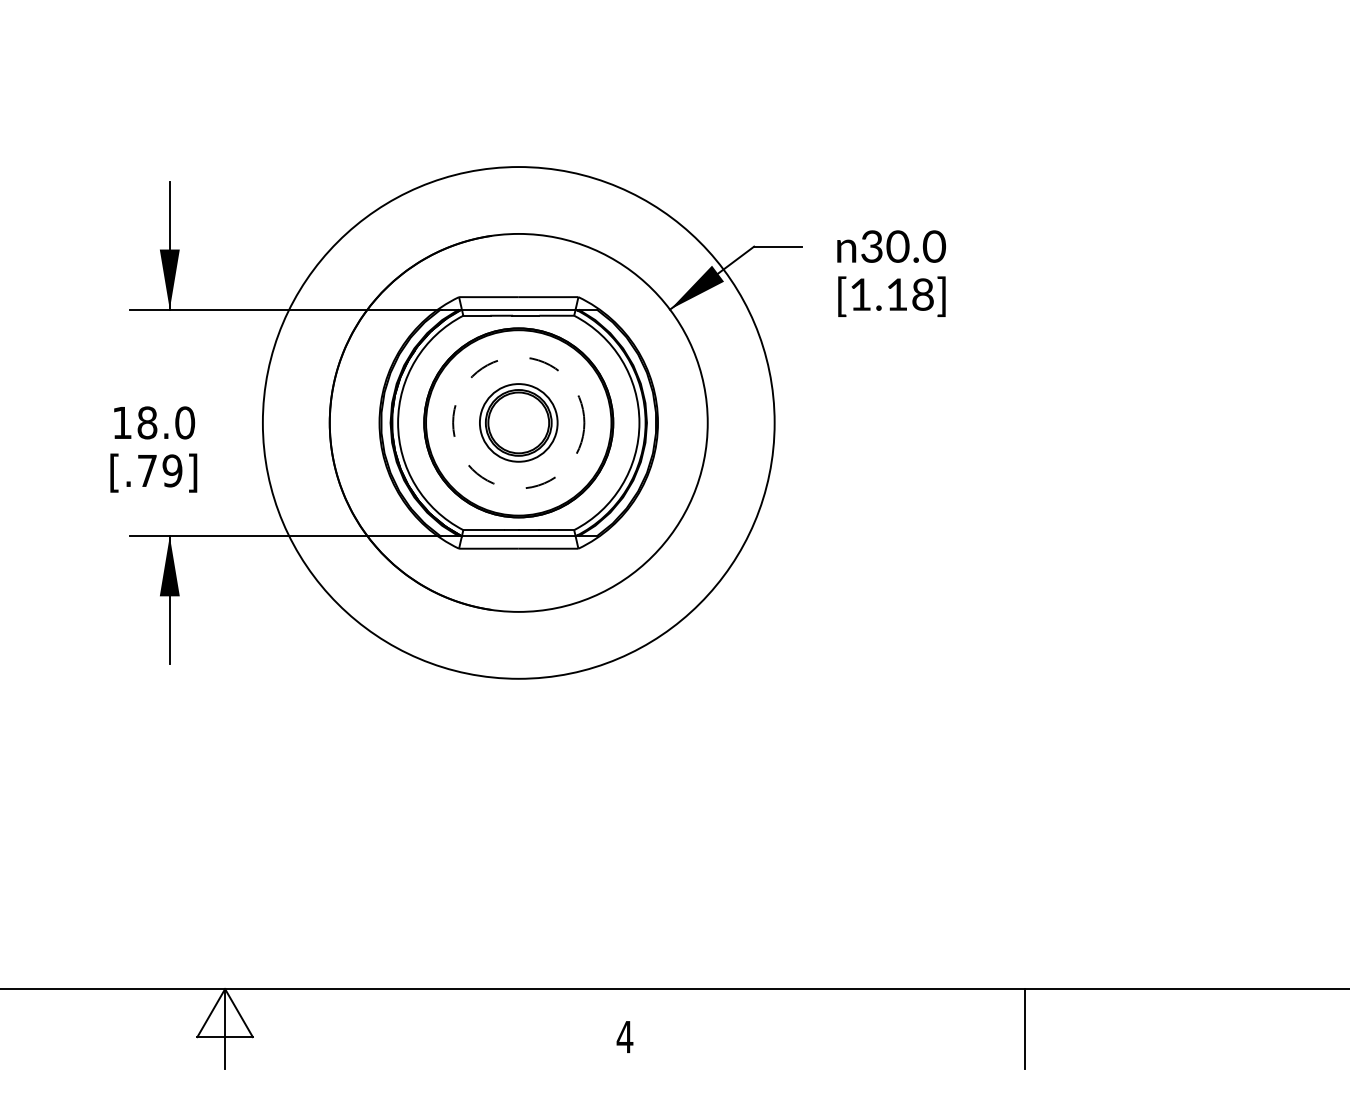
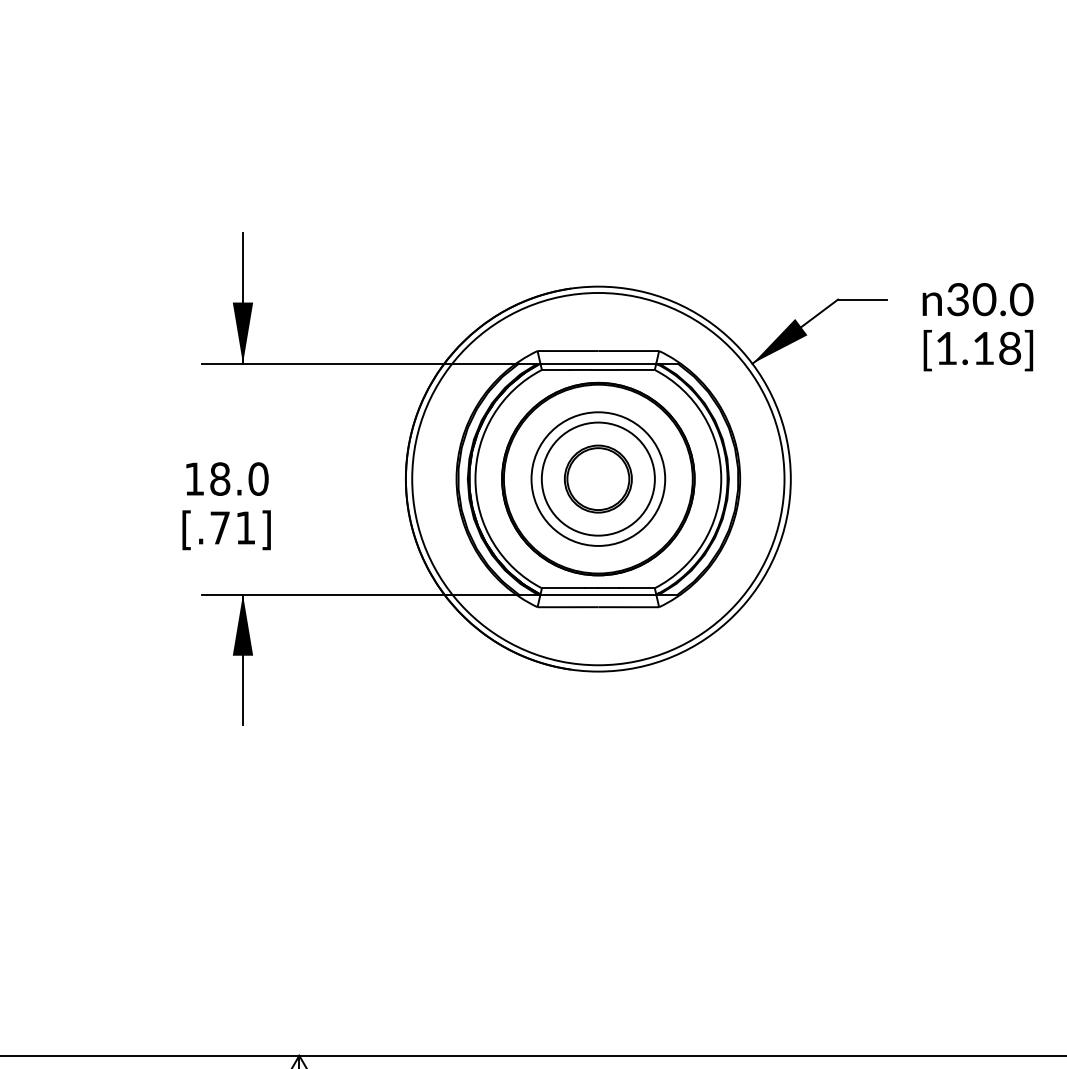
circle: (518, 422) -> (598, 478), dashed -> solid
circle: (518, 422) -> (598, 478), size x0.71
circle: (518, 422) -> (598, 478), size x1.43
text: (172, 470) -> (245, 527), [.79] -> [.71]

